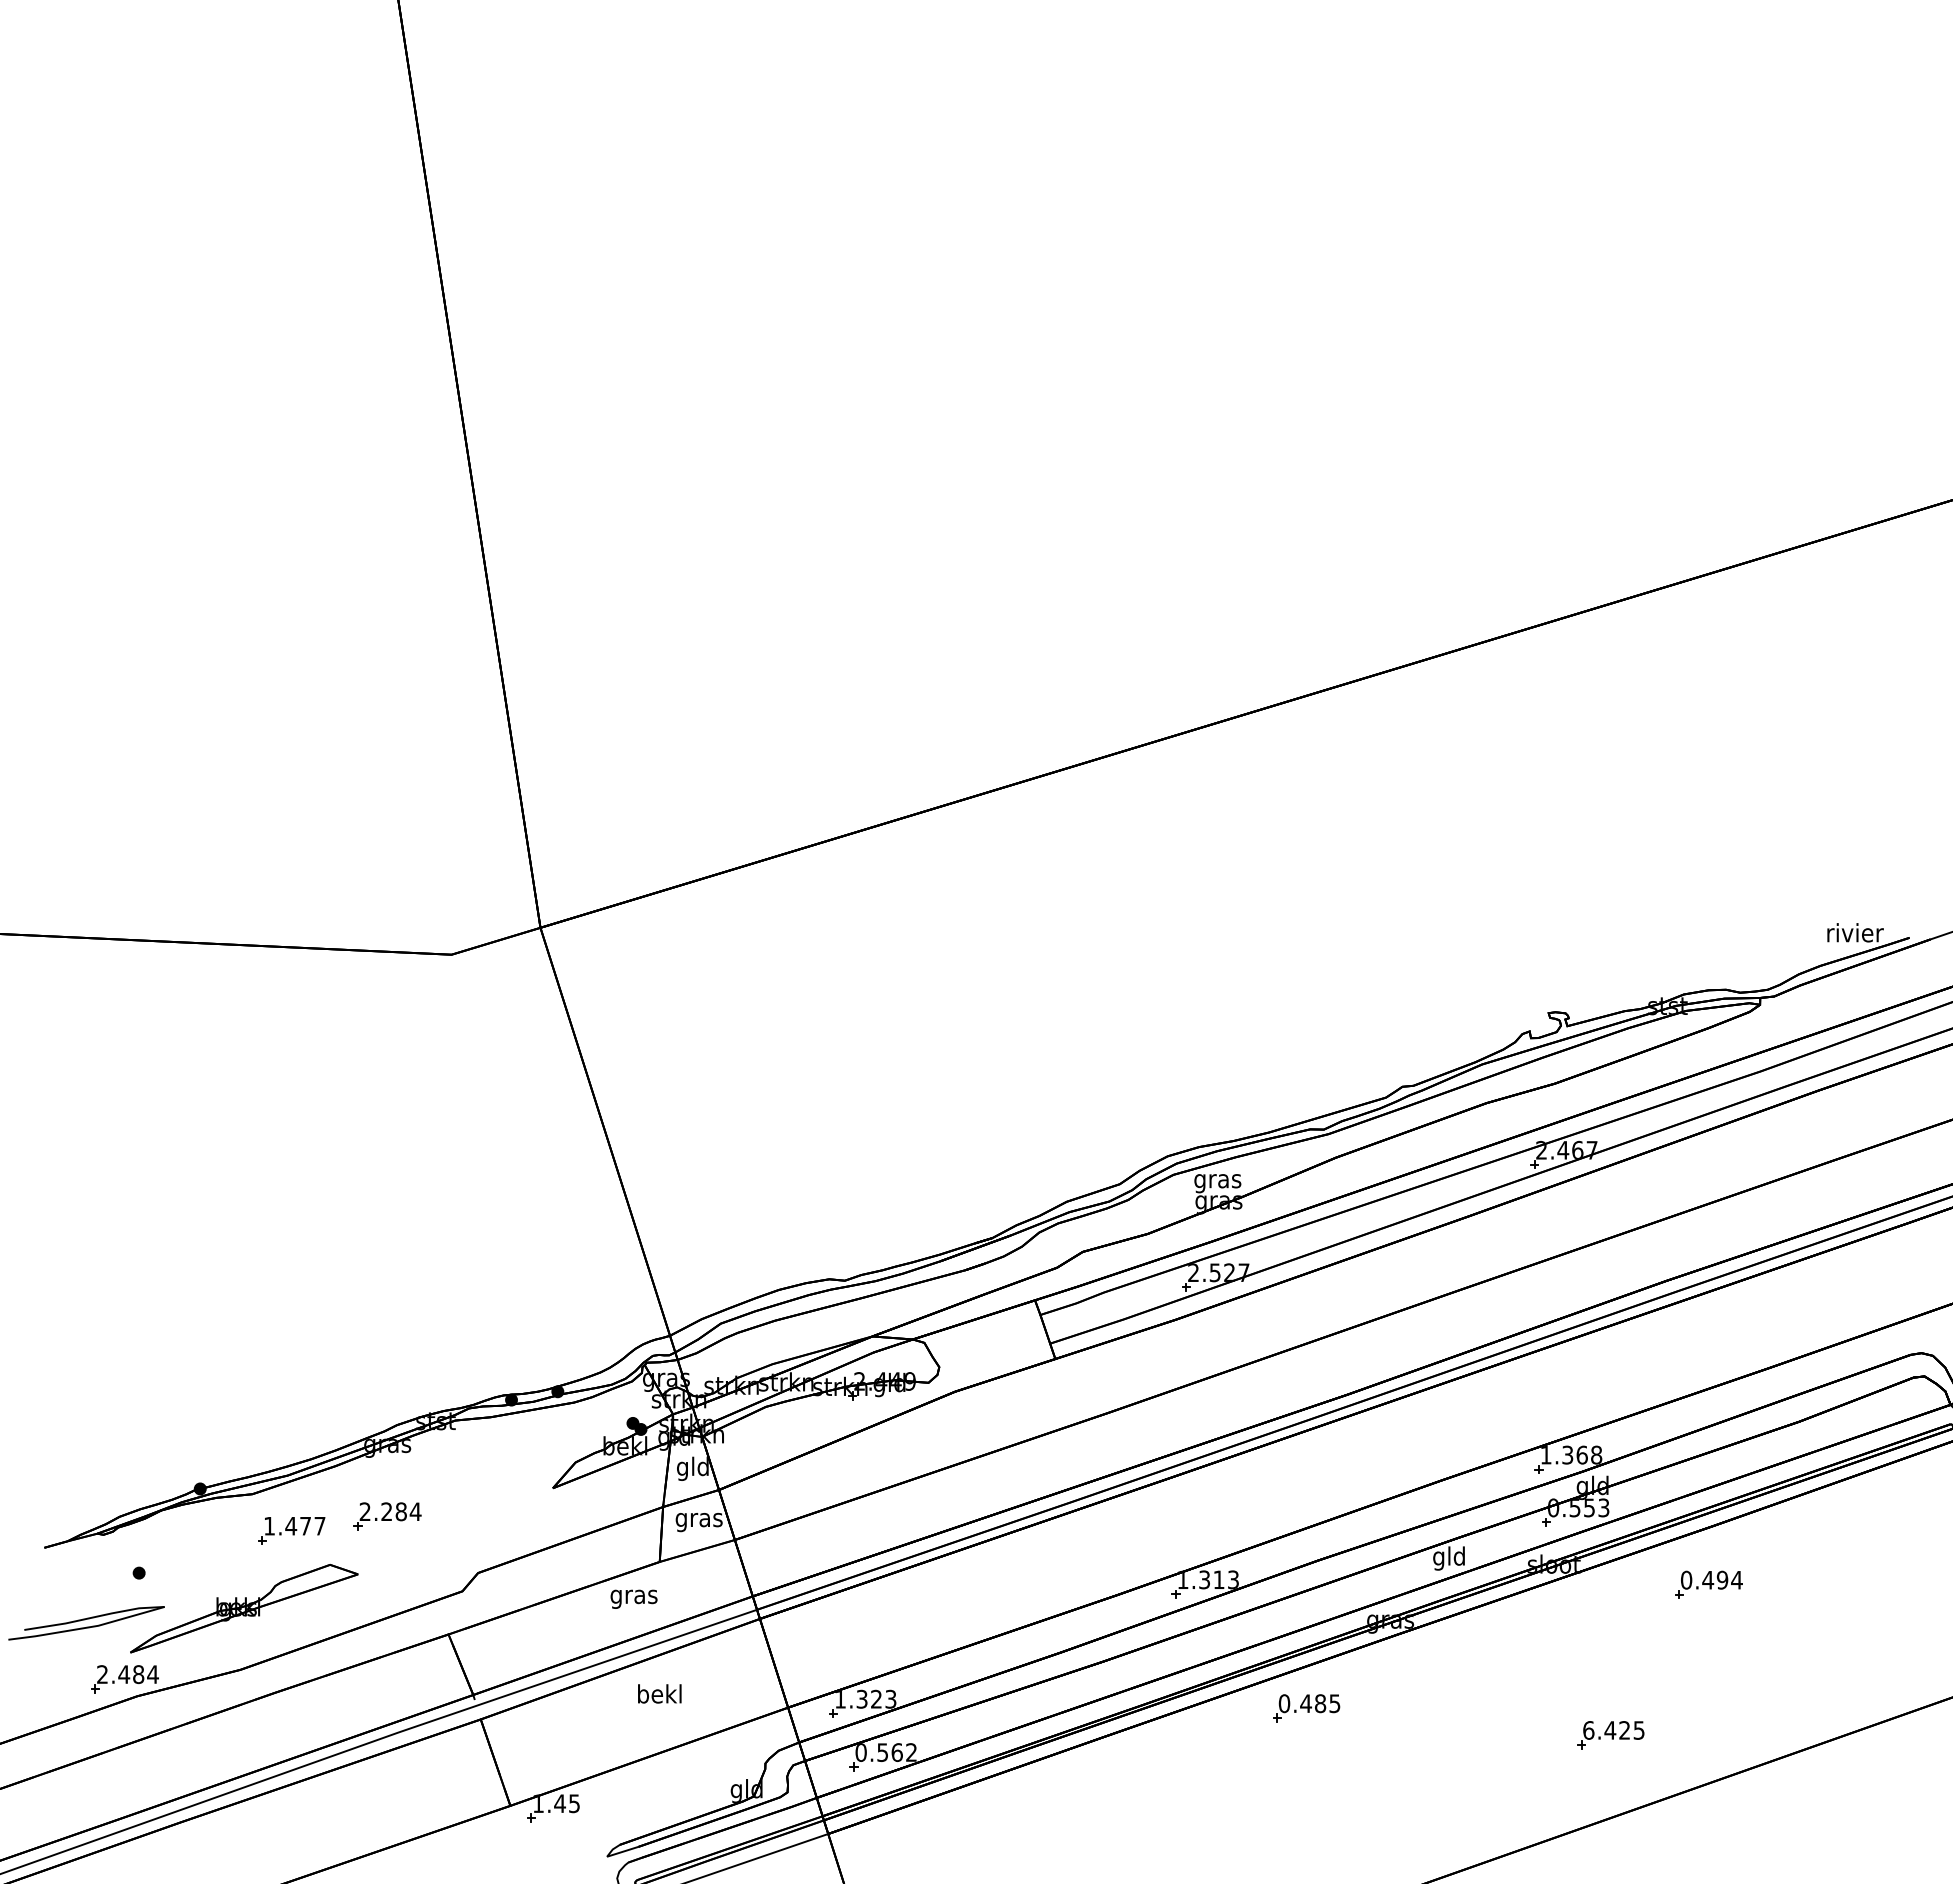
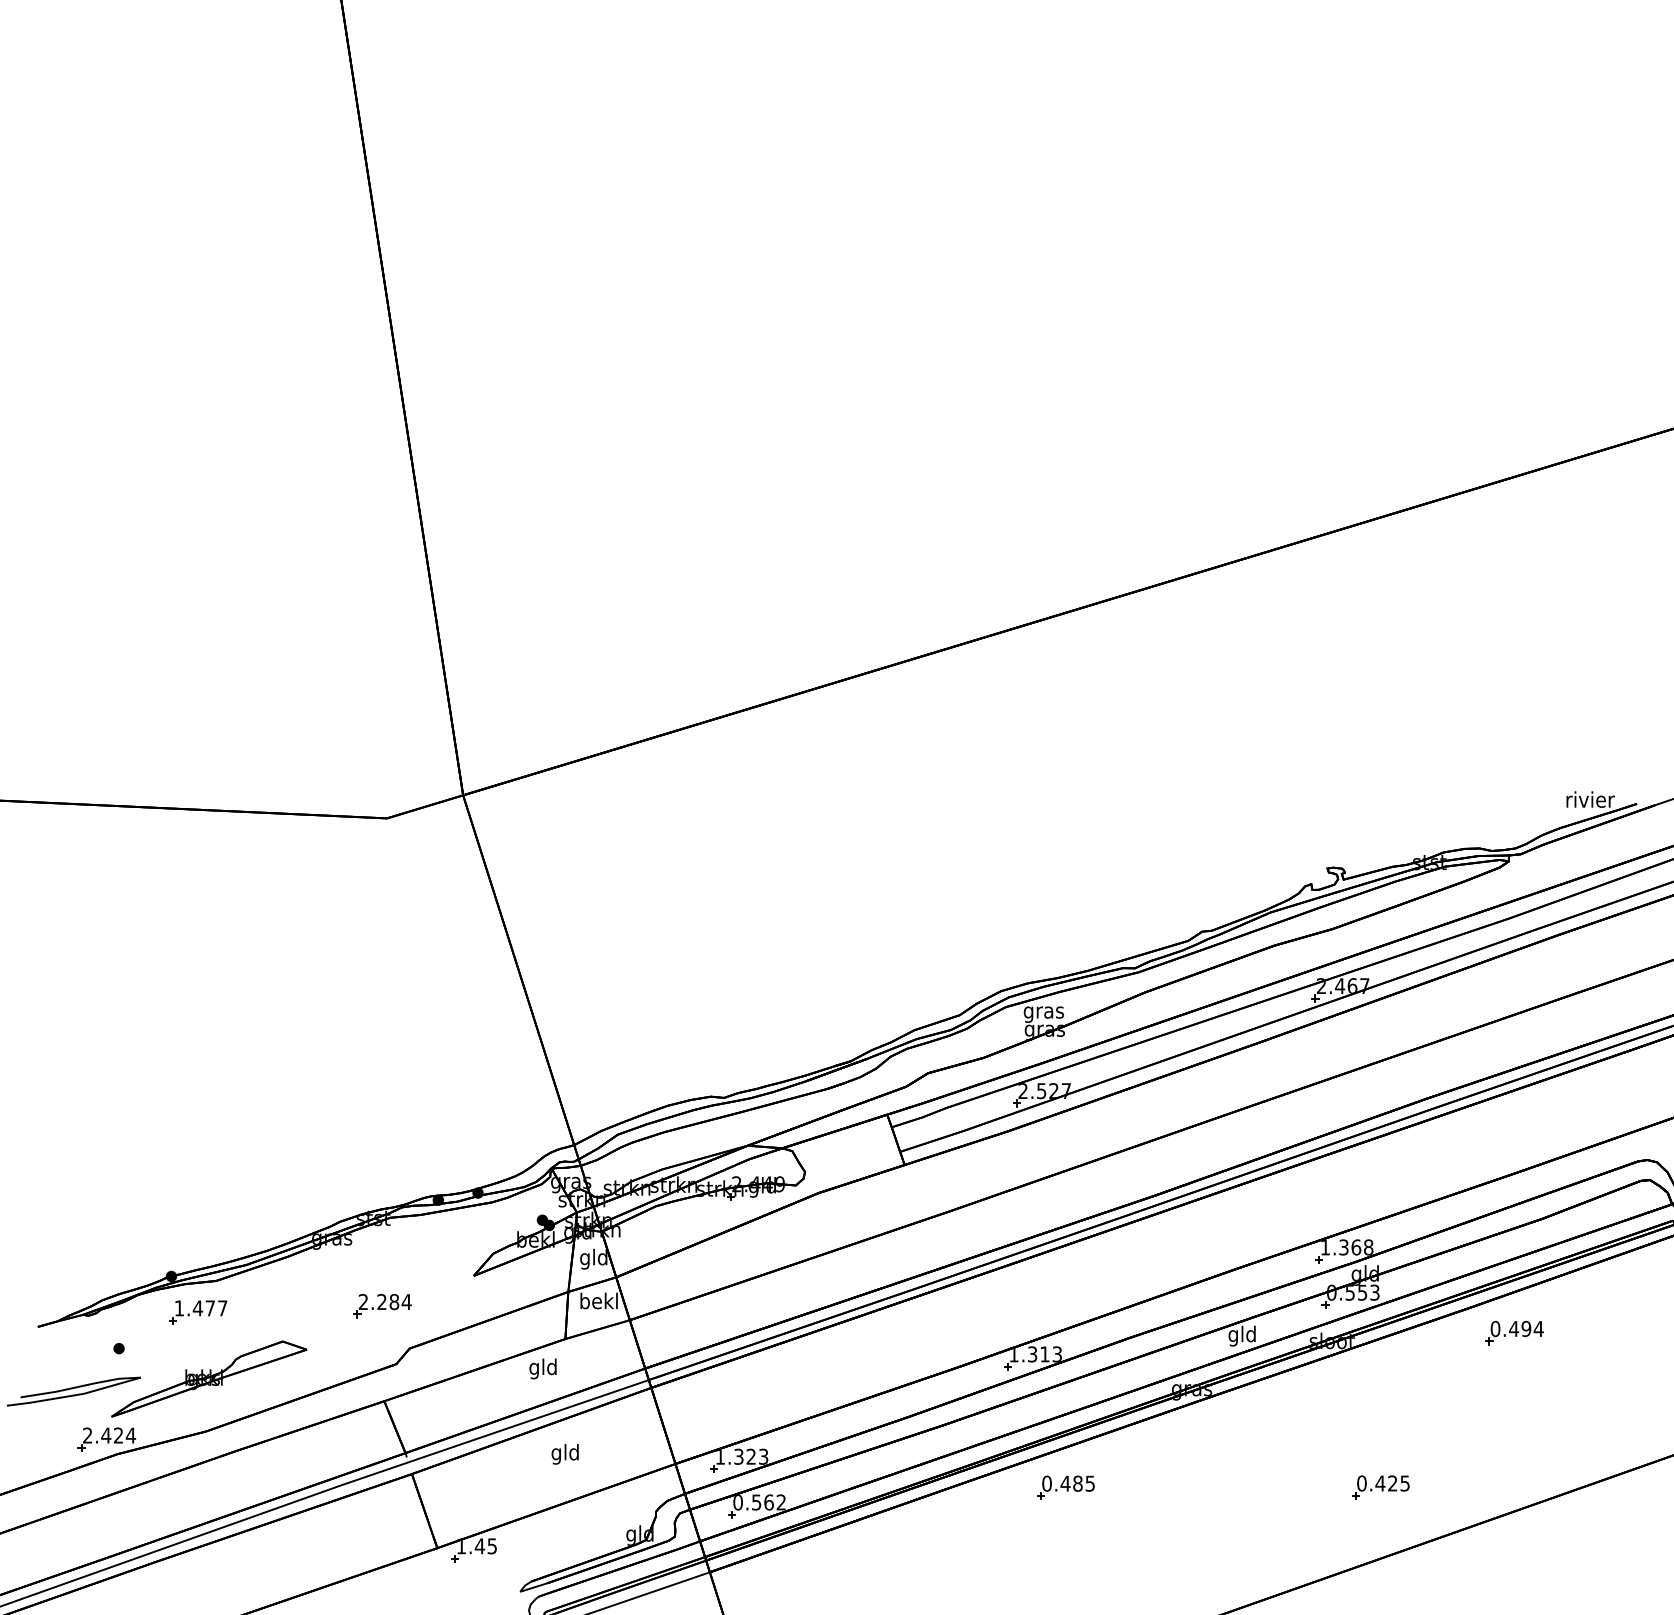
part: (387, 1516) -> (382, 1306), moved
text: (698, 1519) -> (598, 1302), gras -> bekl
part: (291, 1530) -> (198, 1312), moved
part: (1708, 1584) -> (1514, 1332), moved
text: (633, 1596) -> (542, 1368), gras -> gld
text: (138, 1674) -> (118, 1435), 2.484 -> 2.424
text: (659, 1696) -> (565, 1454), bekl -> gld
part: (1306, 1708) -> (1065, 1487), moved
text: (1588, 1730) -> (1361, 1483), 6.425 -> 0.425

